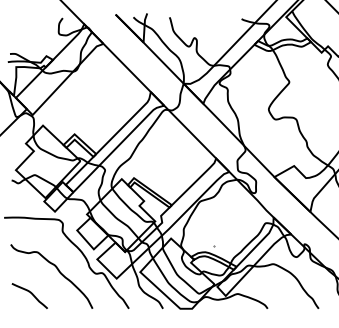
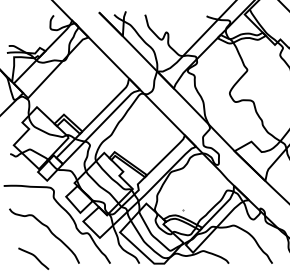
curve: (30, 294) -> (34, 257), moved

